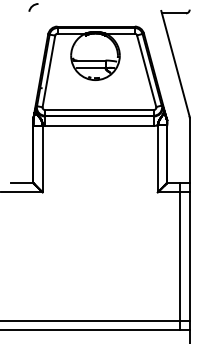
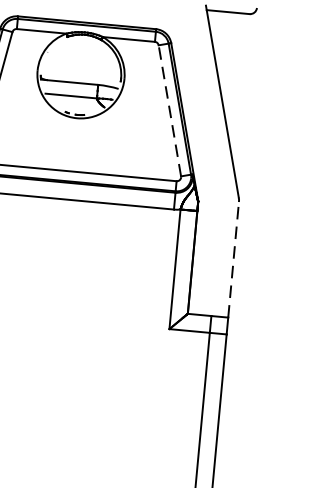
line: (146, 70) -> (169, 109), solid -> dashed
line: (189, 150) -> (233, 259), solid -> dashed

